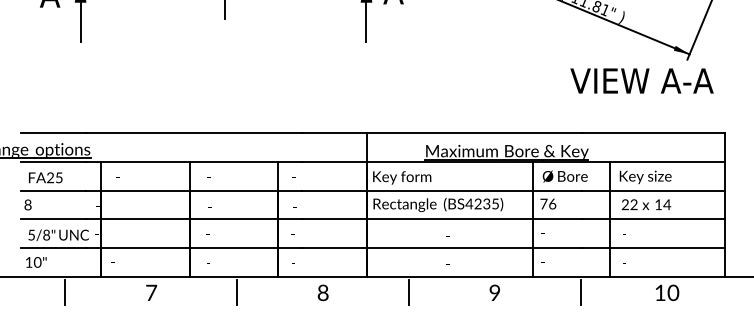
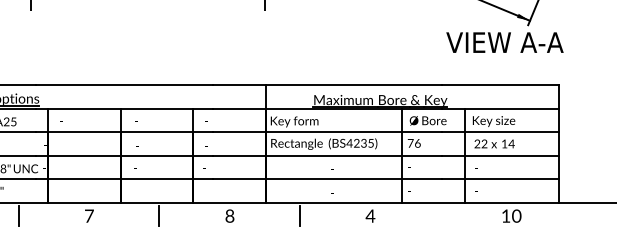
text: (641, 80) -> (504, 42), moved
text: (494, 292) -> (370, 215), 9 -> 4
line: (580, 292) -> (440, 215), removed

